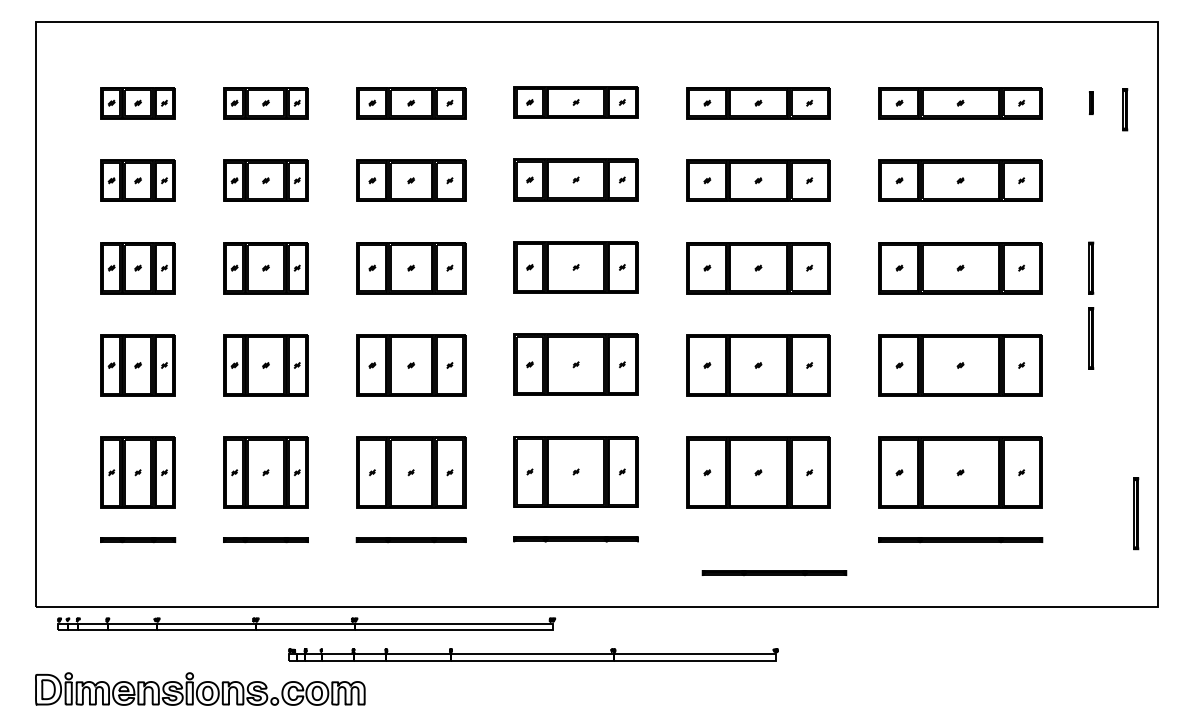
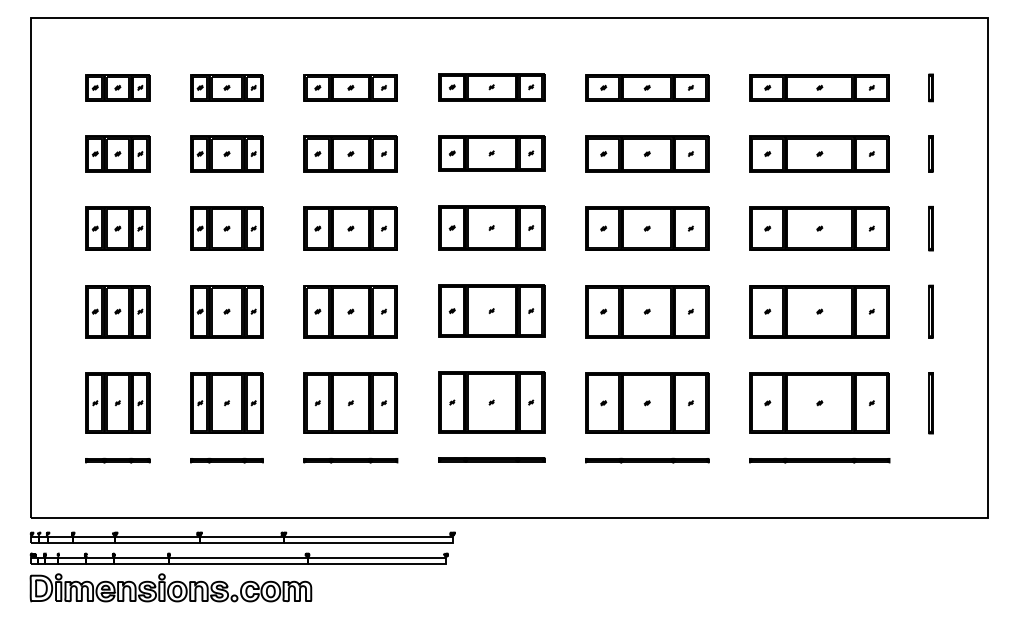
part: (1091, 102) -> (931, 87), size x1.43
part: (1125, 109) -> (931, 153), moved
part: (1091, 338) -> (931, 311), moved
part: (1136, 513) -> (931, 403), moved
part: (774, 572) -> (647, 460), moved
part: (306, 623) -> (242, 537), moved
part: (533, 654) -> (239, 558), moved

